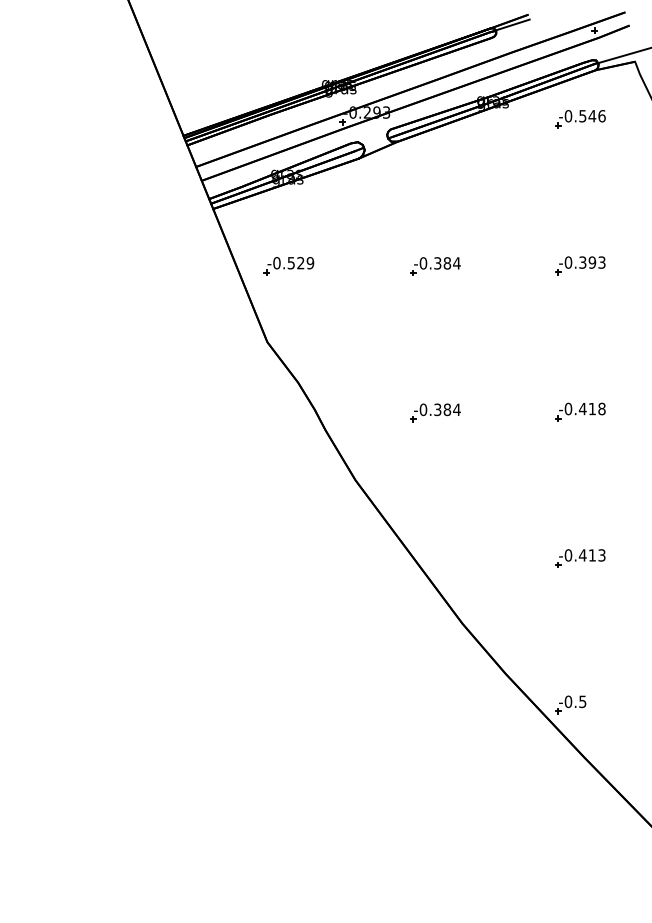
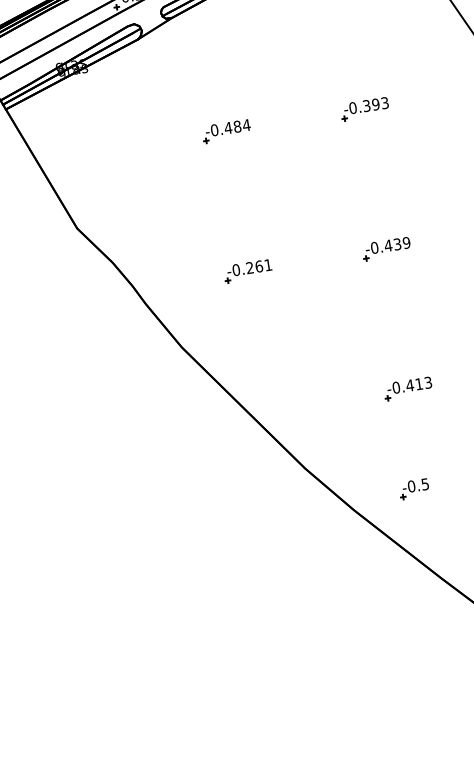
text: (437, 263) -> (228, 128), -0.384 -> -0.484
part: (288, 266) -> (86, 153), removed
text: (596, 408) -> (401, 243), -0.418 -> -0.439
text: (447, 409) -> (259, 266), -0.384 -> -0.261
part: (570, 704) -> (413, 488), moved

